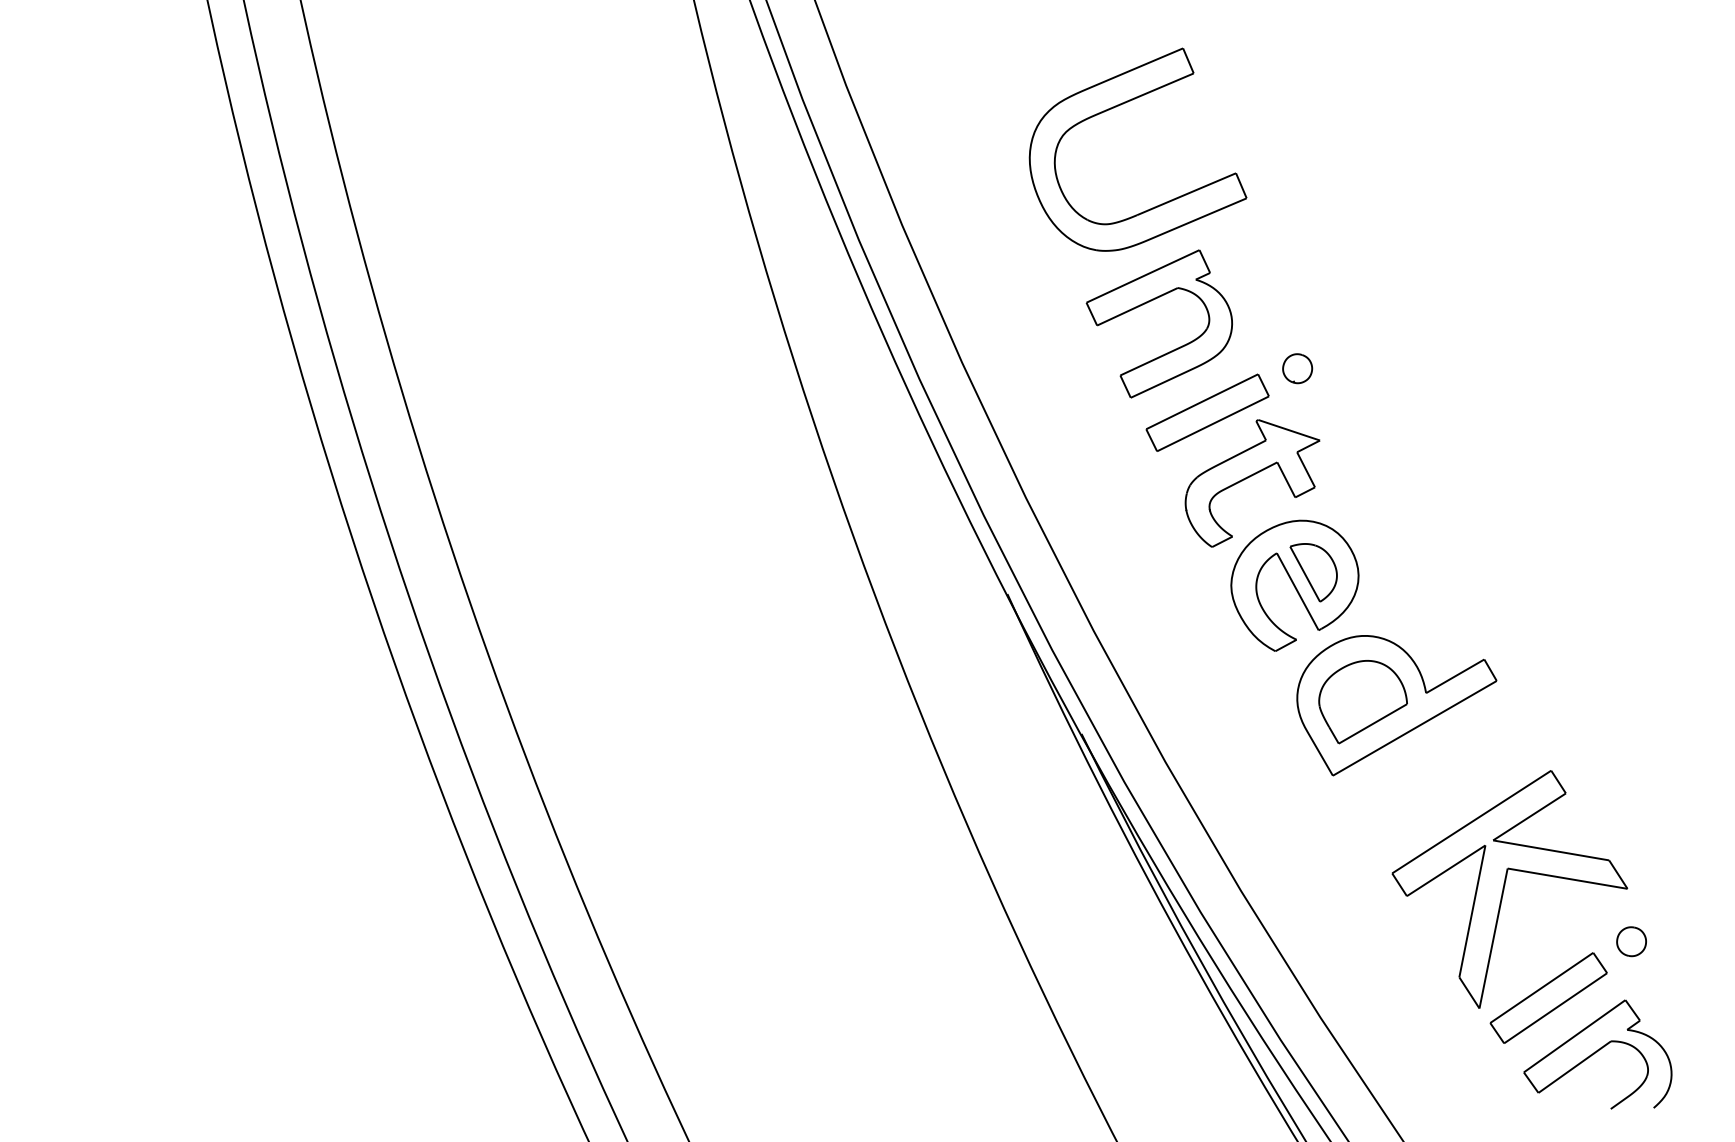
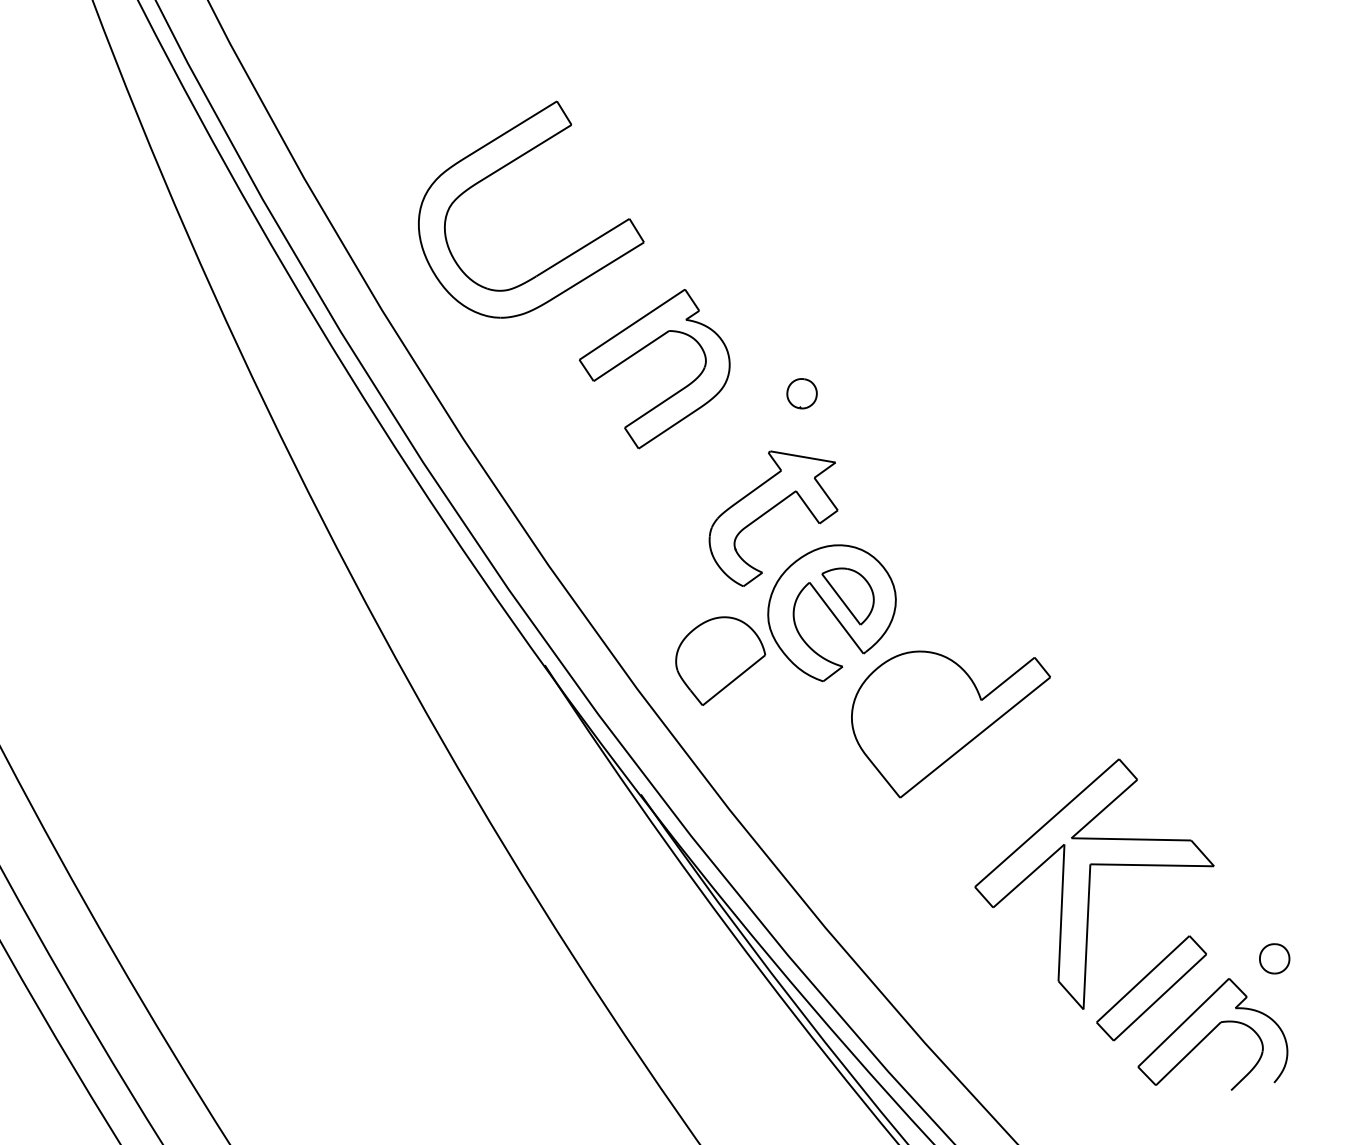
part: (1121, 105) -> (503, 168), moved
part: (1207, 412) -> (718, 451), removed
part: (1362, 702) -> (720, 660), moved
part: (1631, 941) -> (1274, 958), moved

